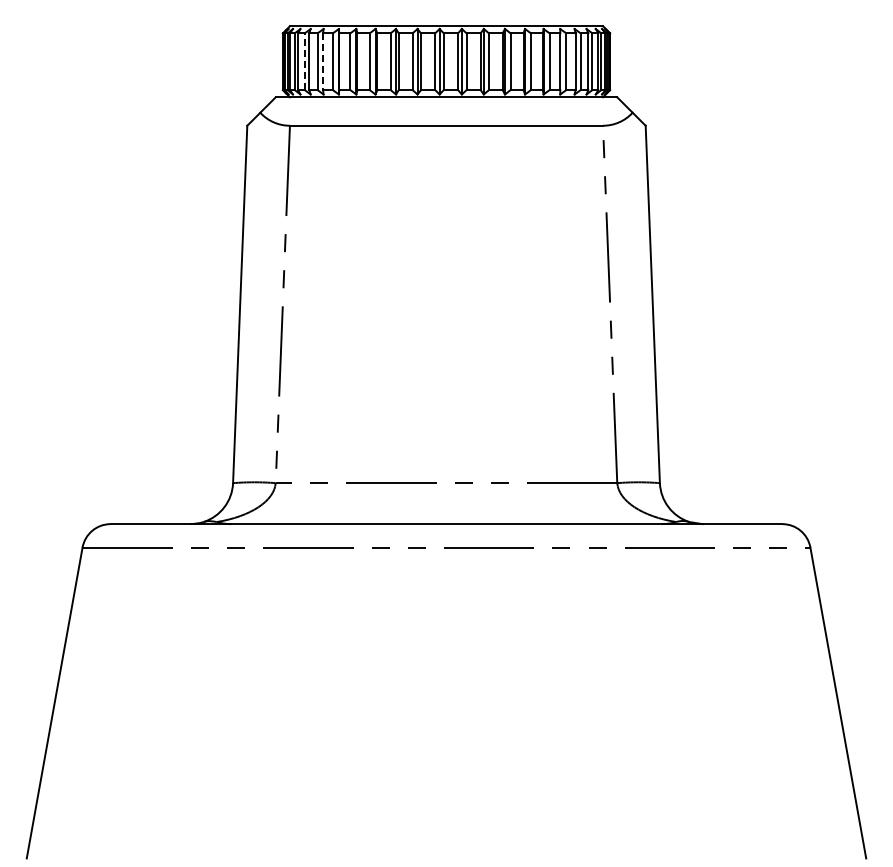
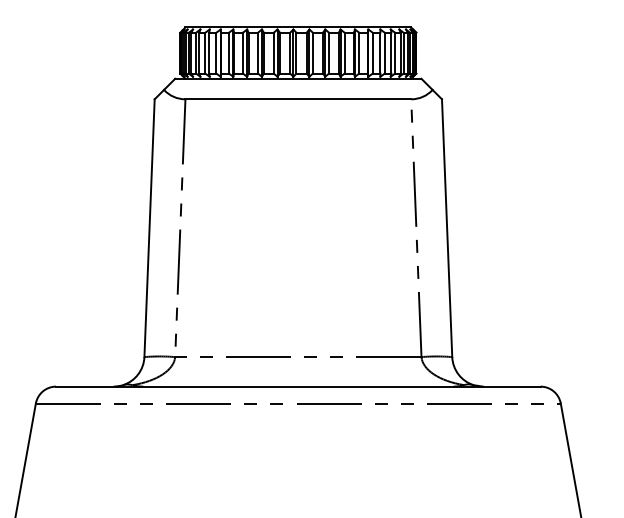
line: (304, 61) -> (195, 52), dashed -> solid
line: (323, 62) -> (209, 53), dashed -> solid

